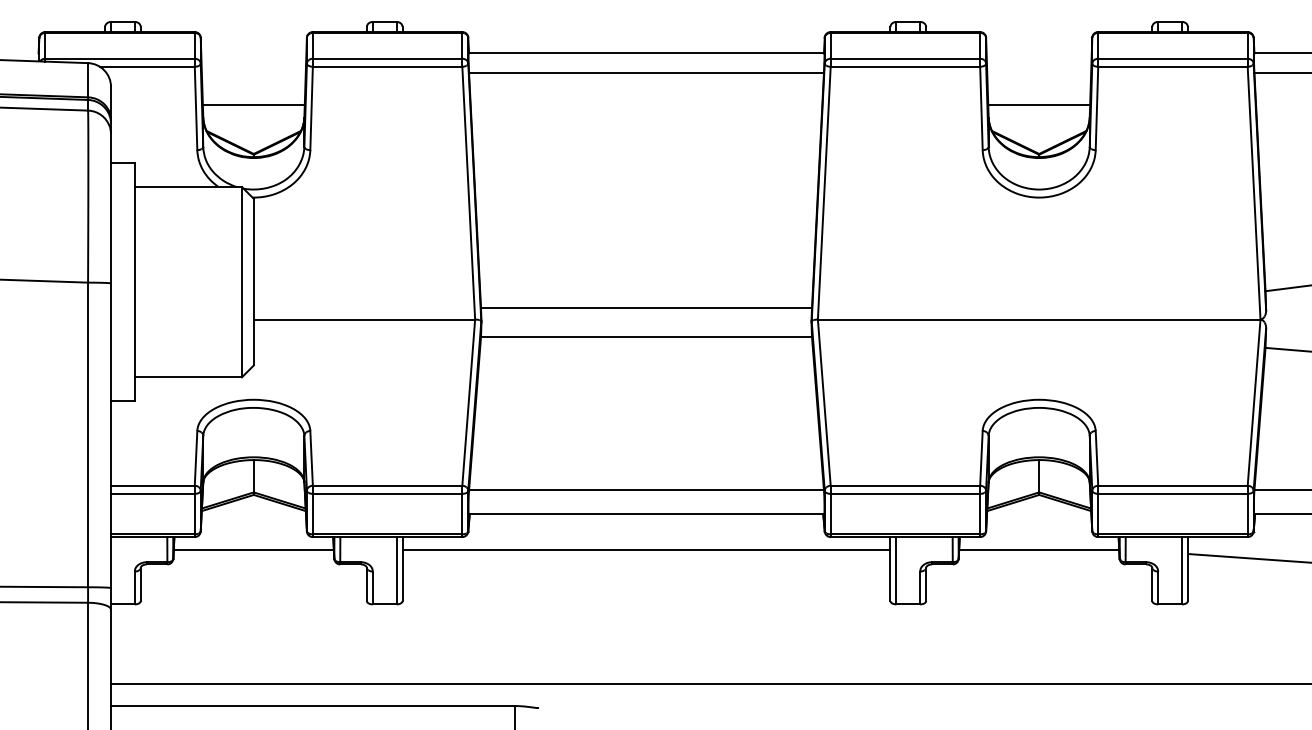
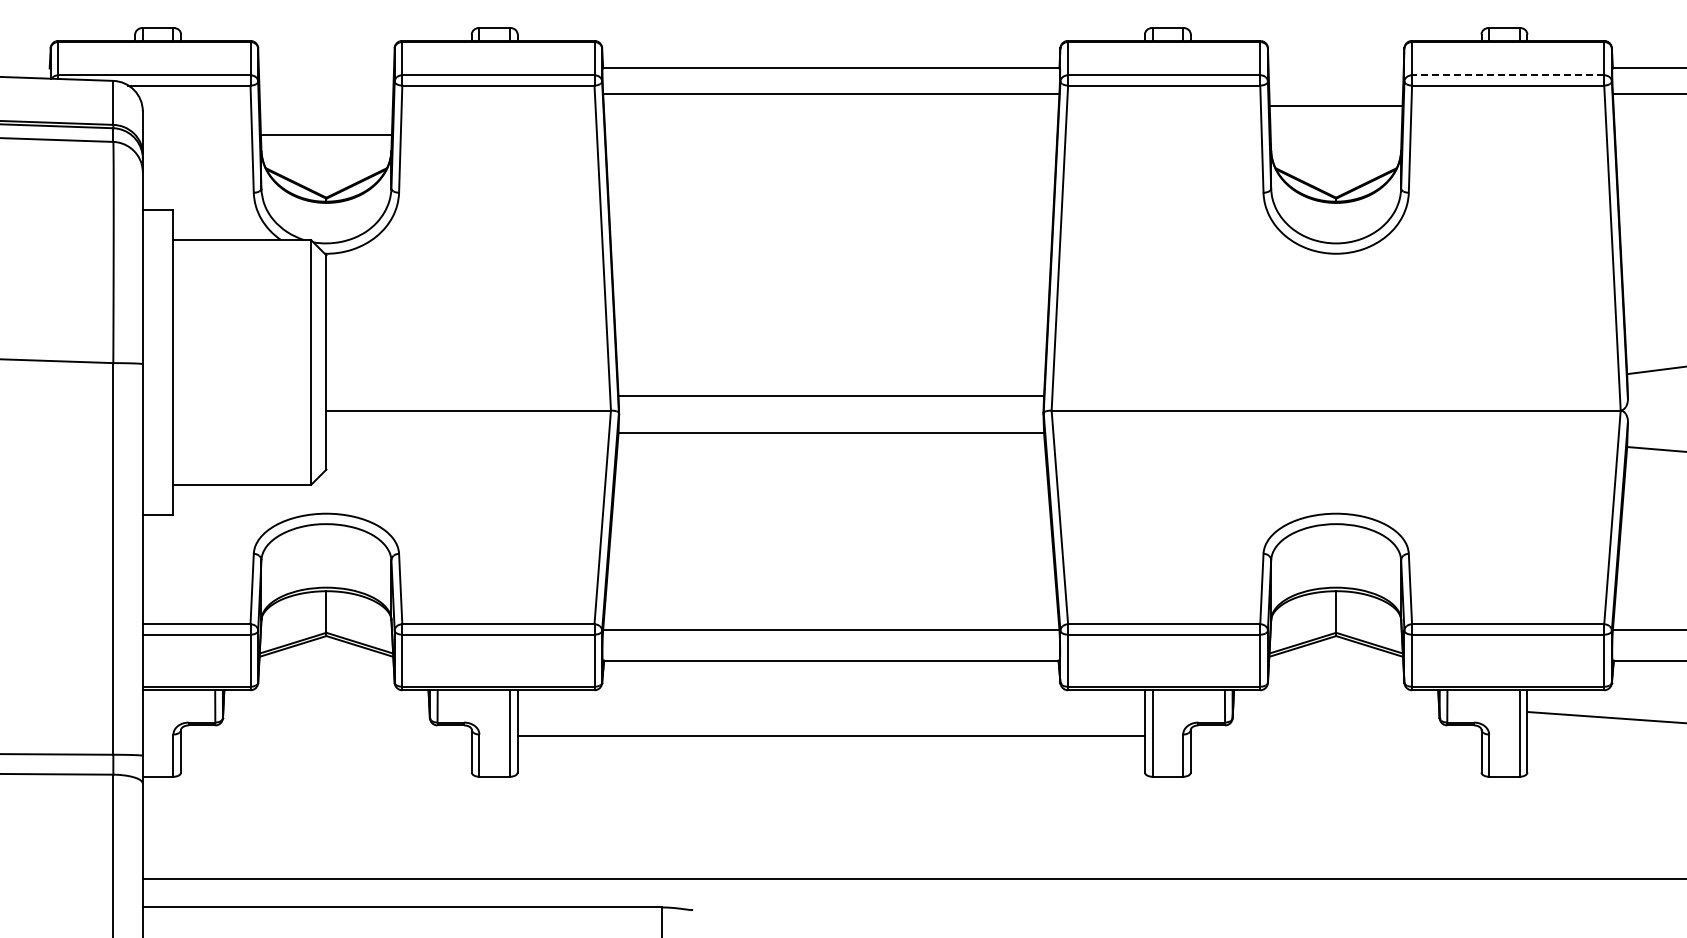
line: (1172, 58) -> (1507, 75), solid -> dashed
line: (1038, 104) -> (1335, 105), moved
line: (253, 550) -> (326, 707), removed
line: (645, 550) -> (830, 736), moved
line: (1039, 550) -> (1336, 707), removed

